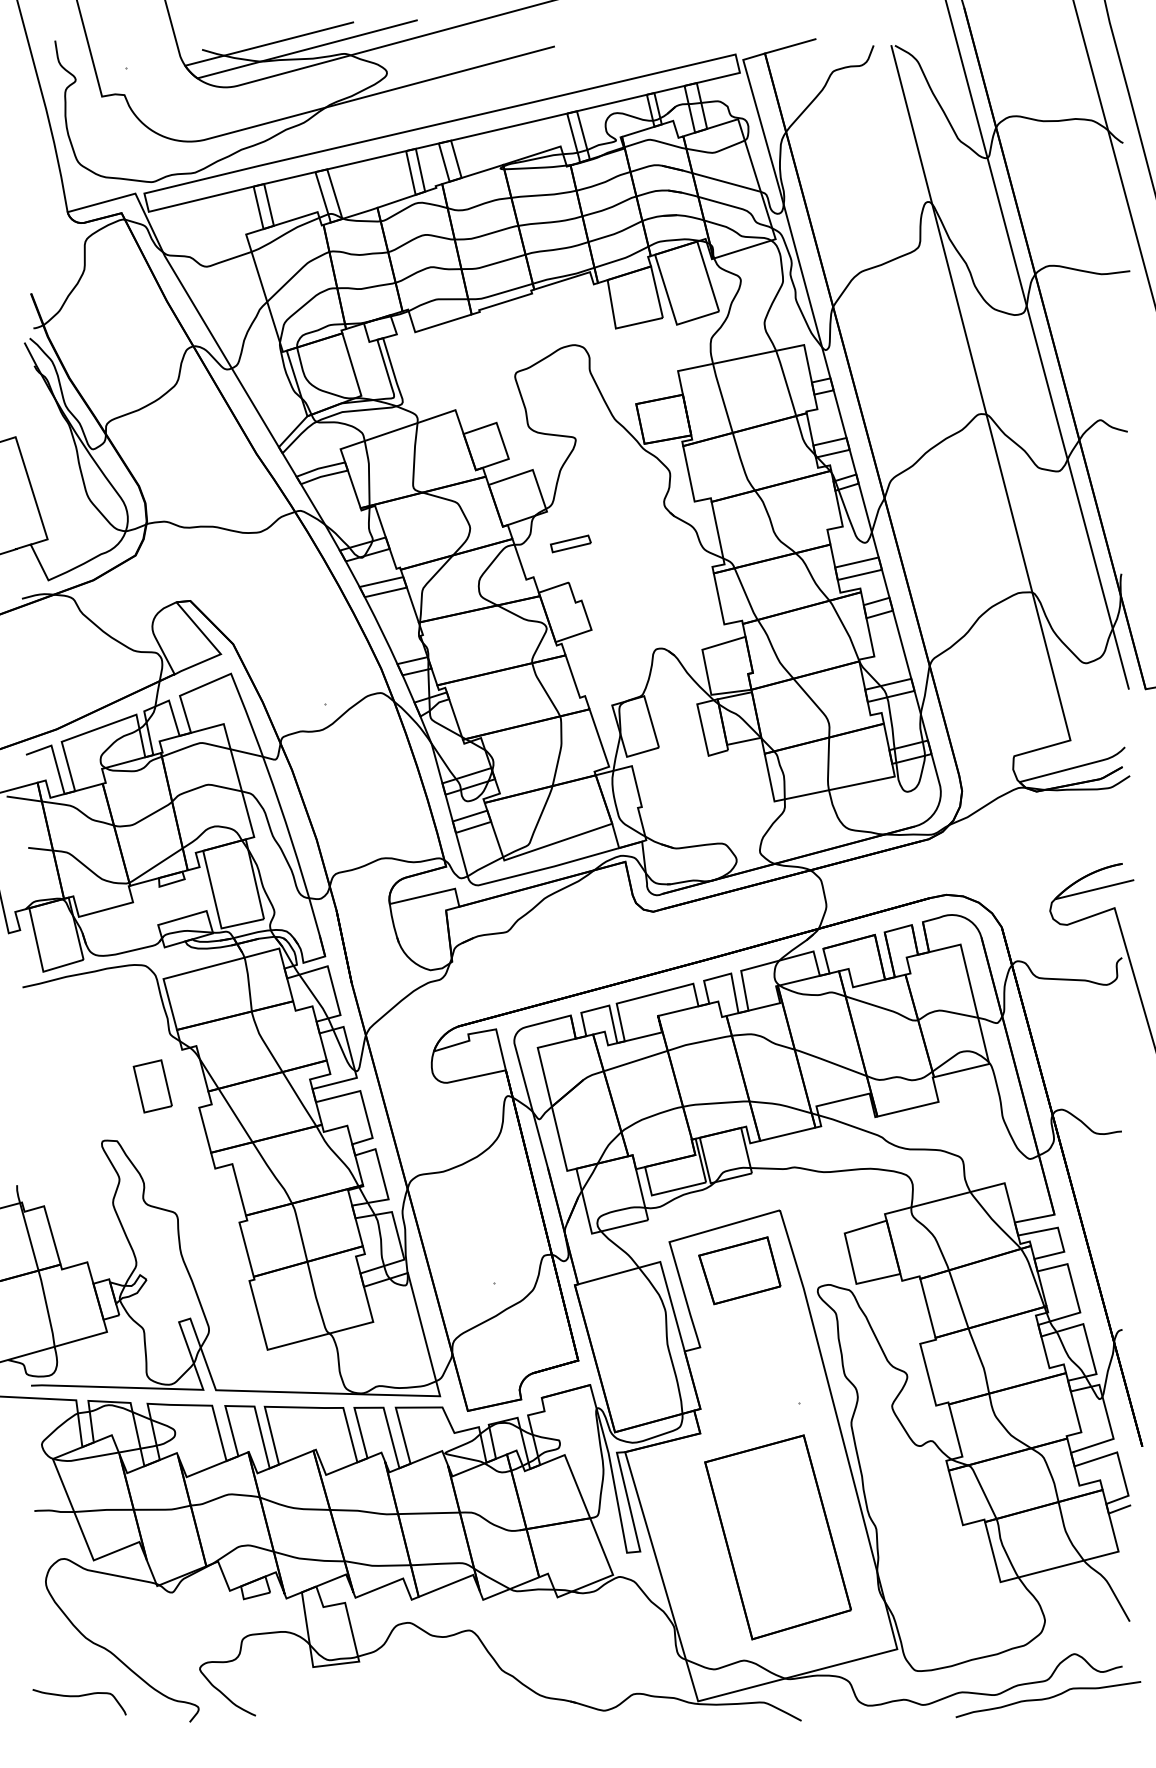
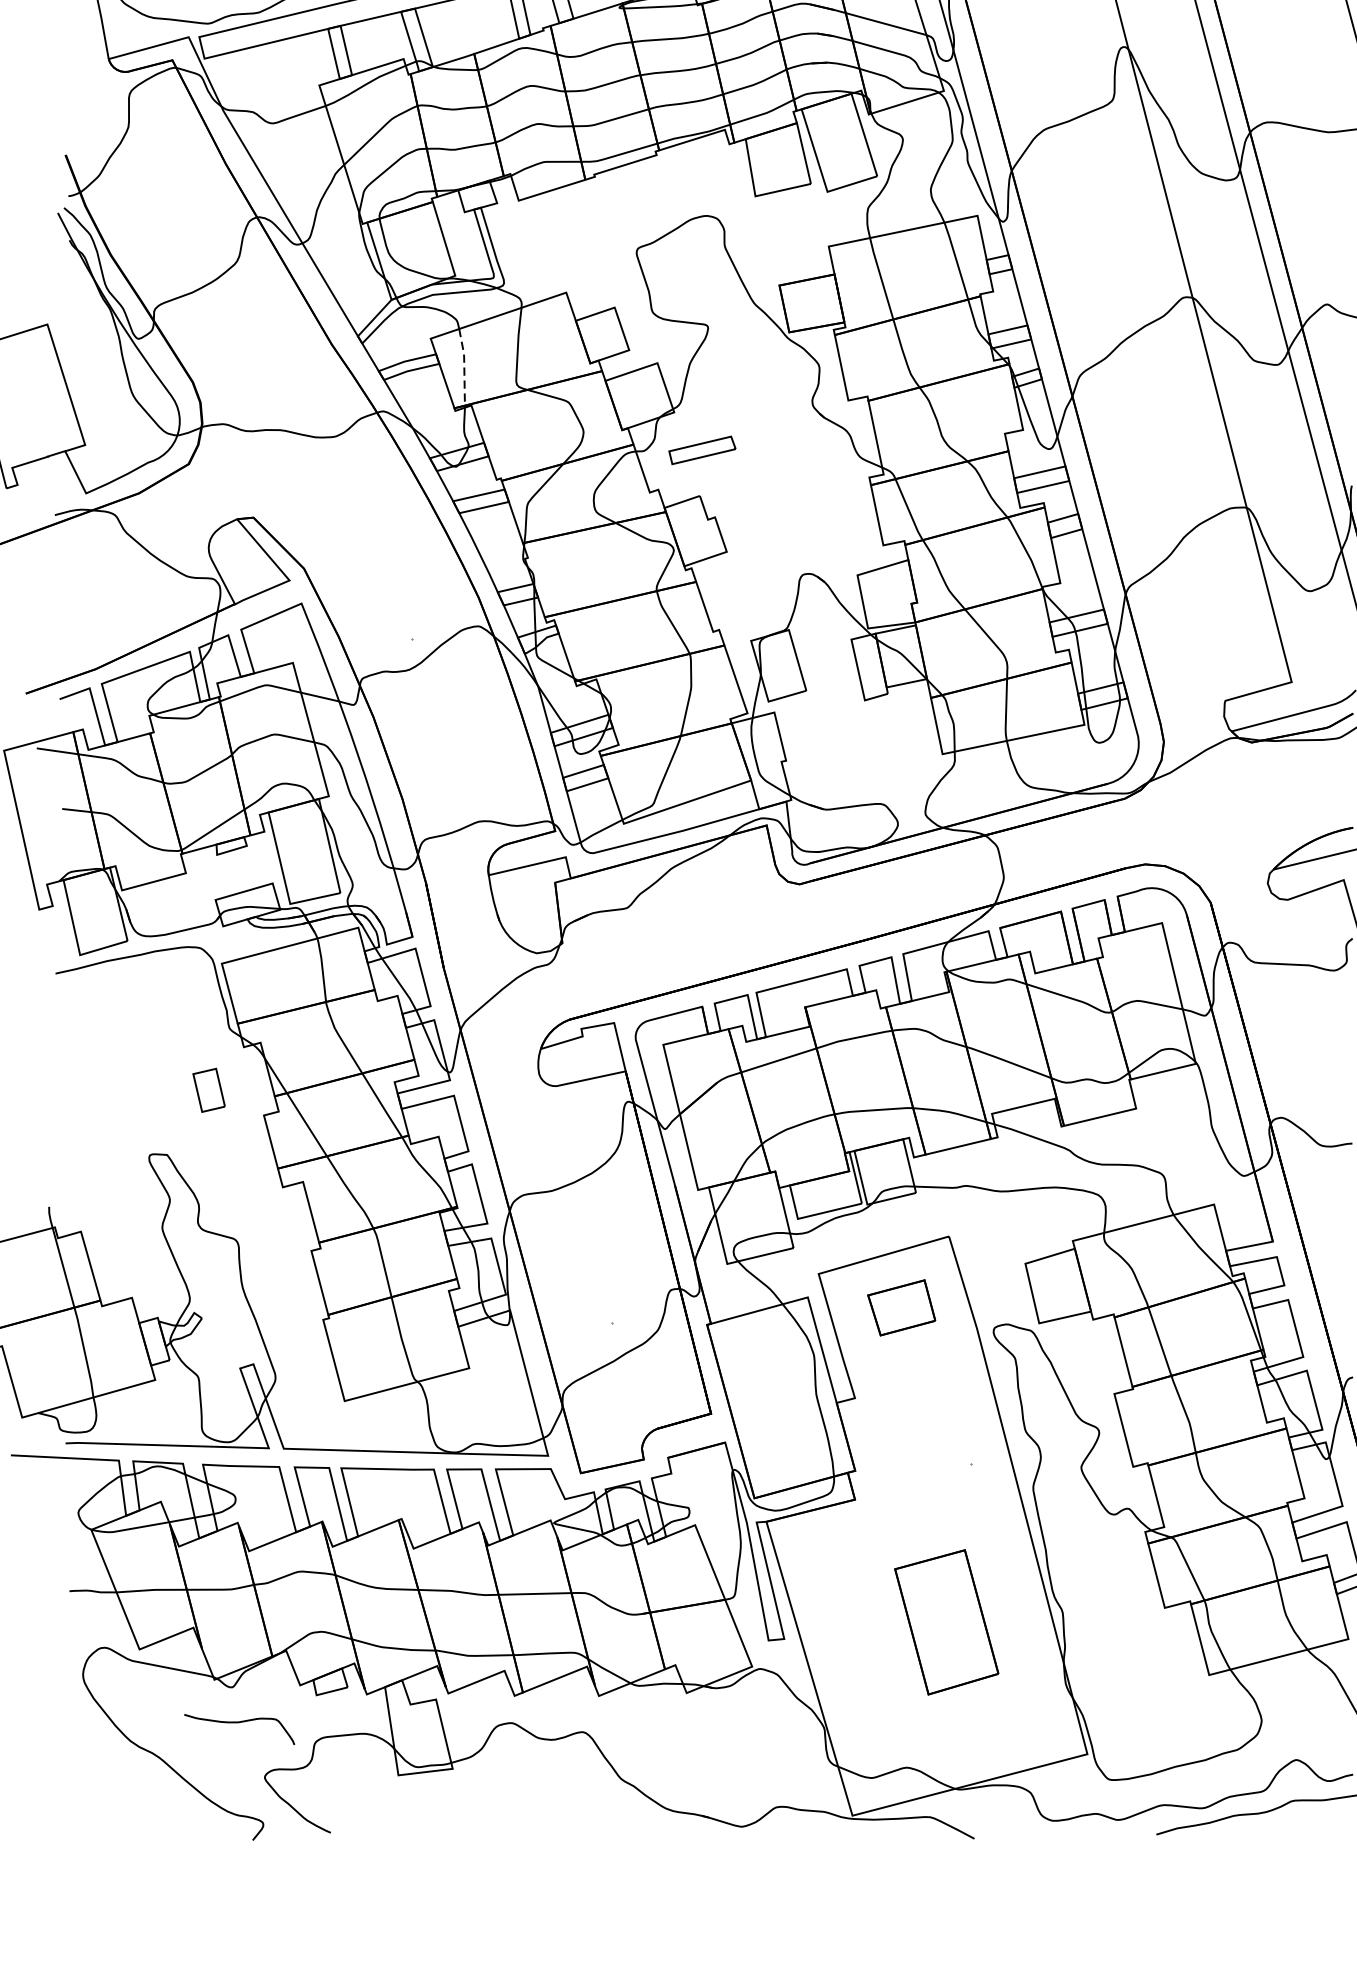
line: (369, 472) -> (464, 366), solid -> dashed
part: (570, 543) -> (701, 449), size x1.4
part: (152, 1086) -> (208, 1090), size x0.7
part: (739, 1270) -> (901, 1307), size x0.7
part: (777, 1537) -> (946, 1622), size x0.6
curve: (78, 1697) -> (238, 1723), moved

